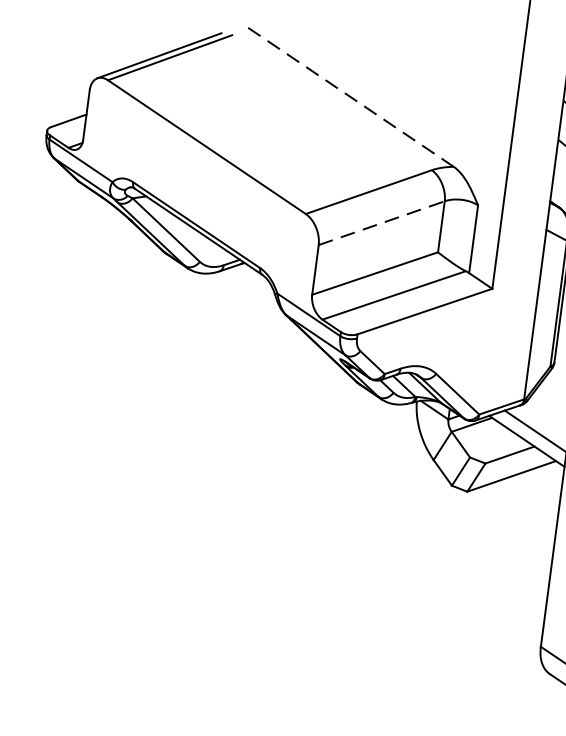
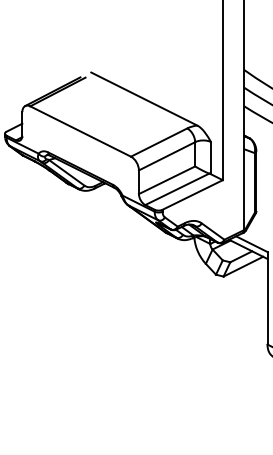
line: (348, 95) -> (143, 98), dashed -> solid
line: (382, 223) -> (167, 156), dashed -> solid

